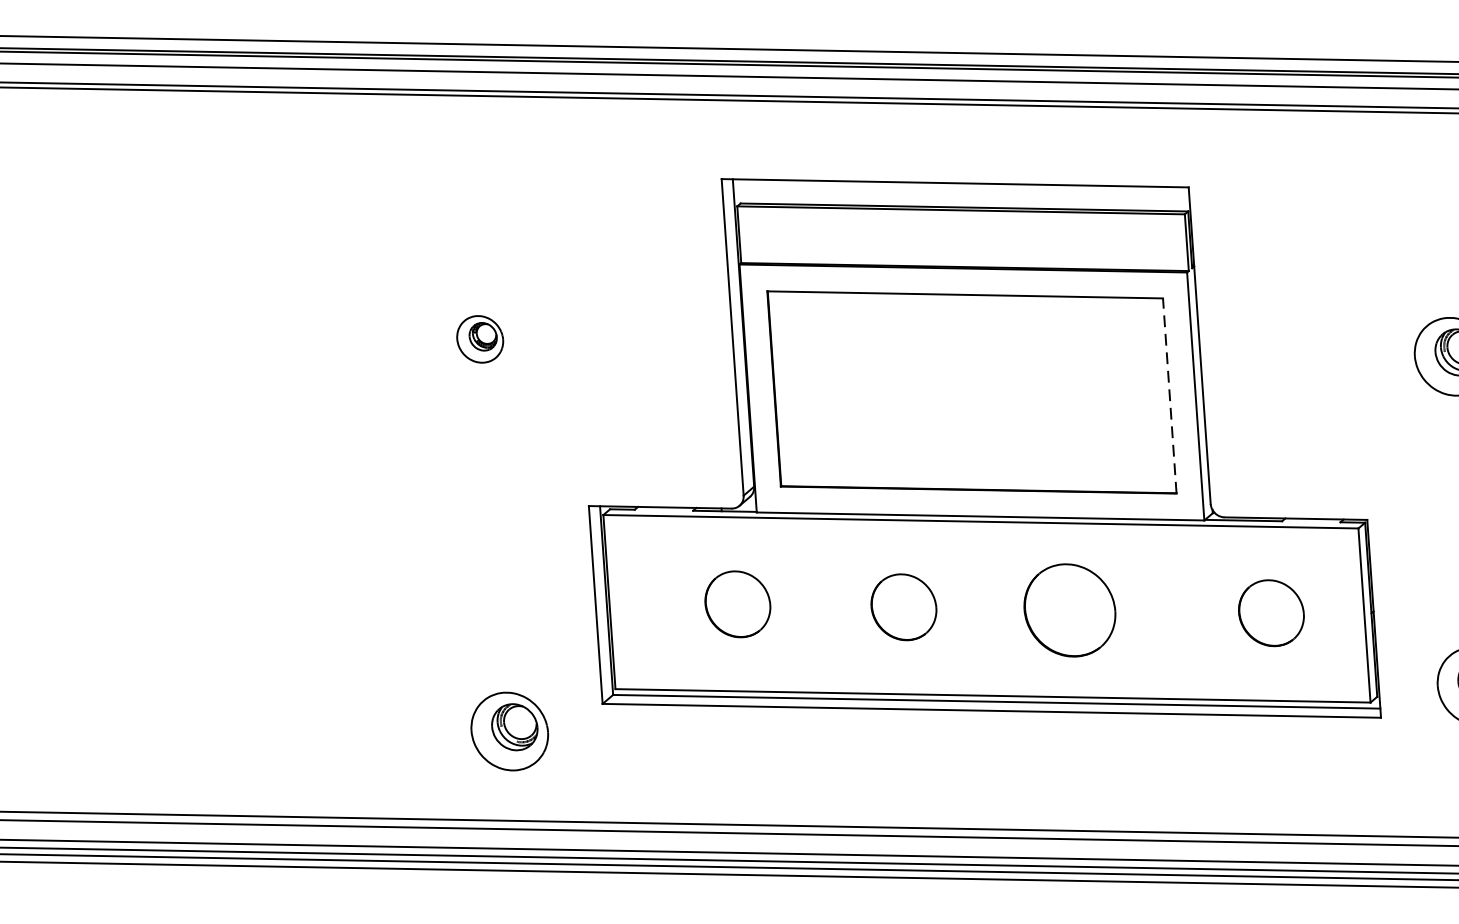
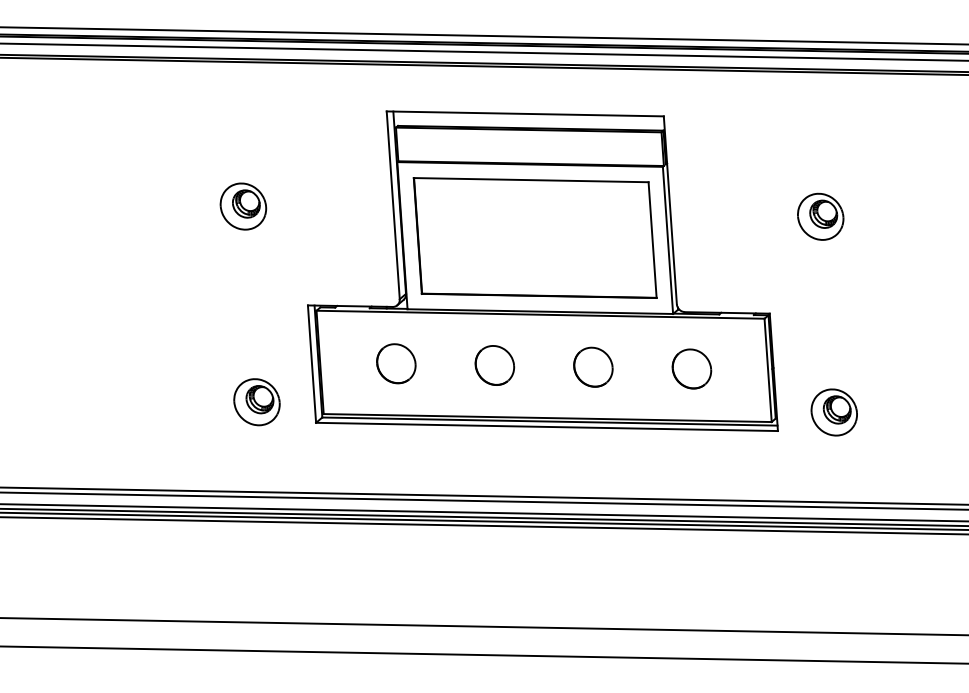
part: (480, 339) -> (243, 206), size x1.67
line: (1169, 394) -> (652, 239), dashed -> solid
part: (1070, 608) -> (593, 366), size x0.71
part: (1270, 612) -> (691, 368), moved
part: (508, 732) -> (256, 402), moved

